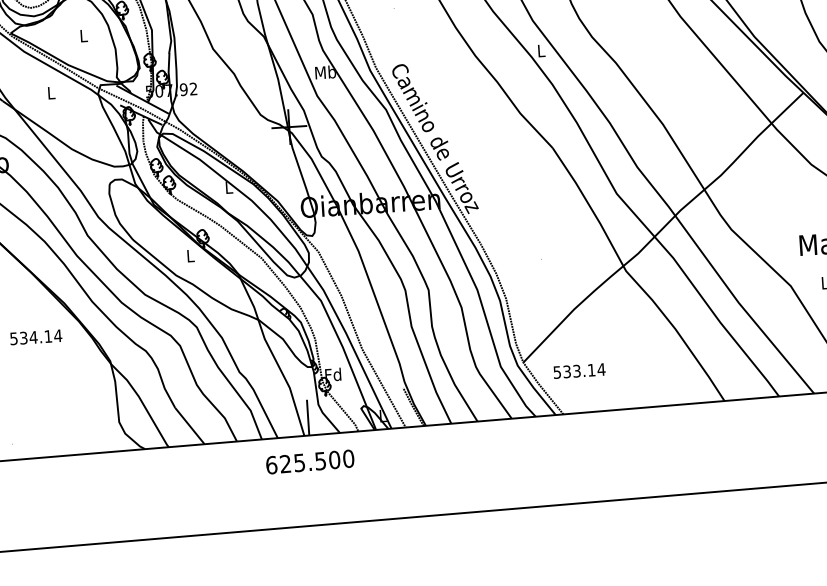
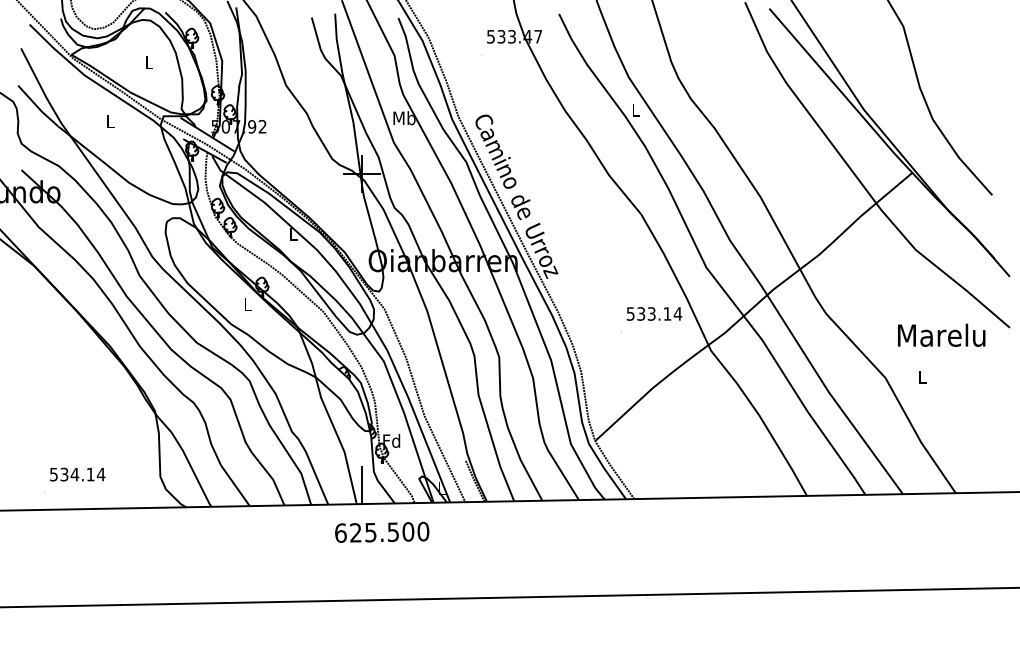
text: (35, 337) -> (77, 474), moved
text: (579, 370) -> (654, 313), moved
text: (310, 461) -> (382, 531), moved

